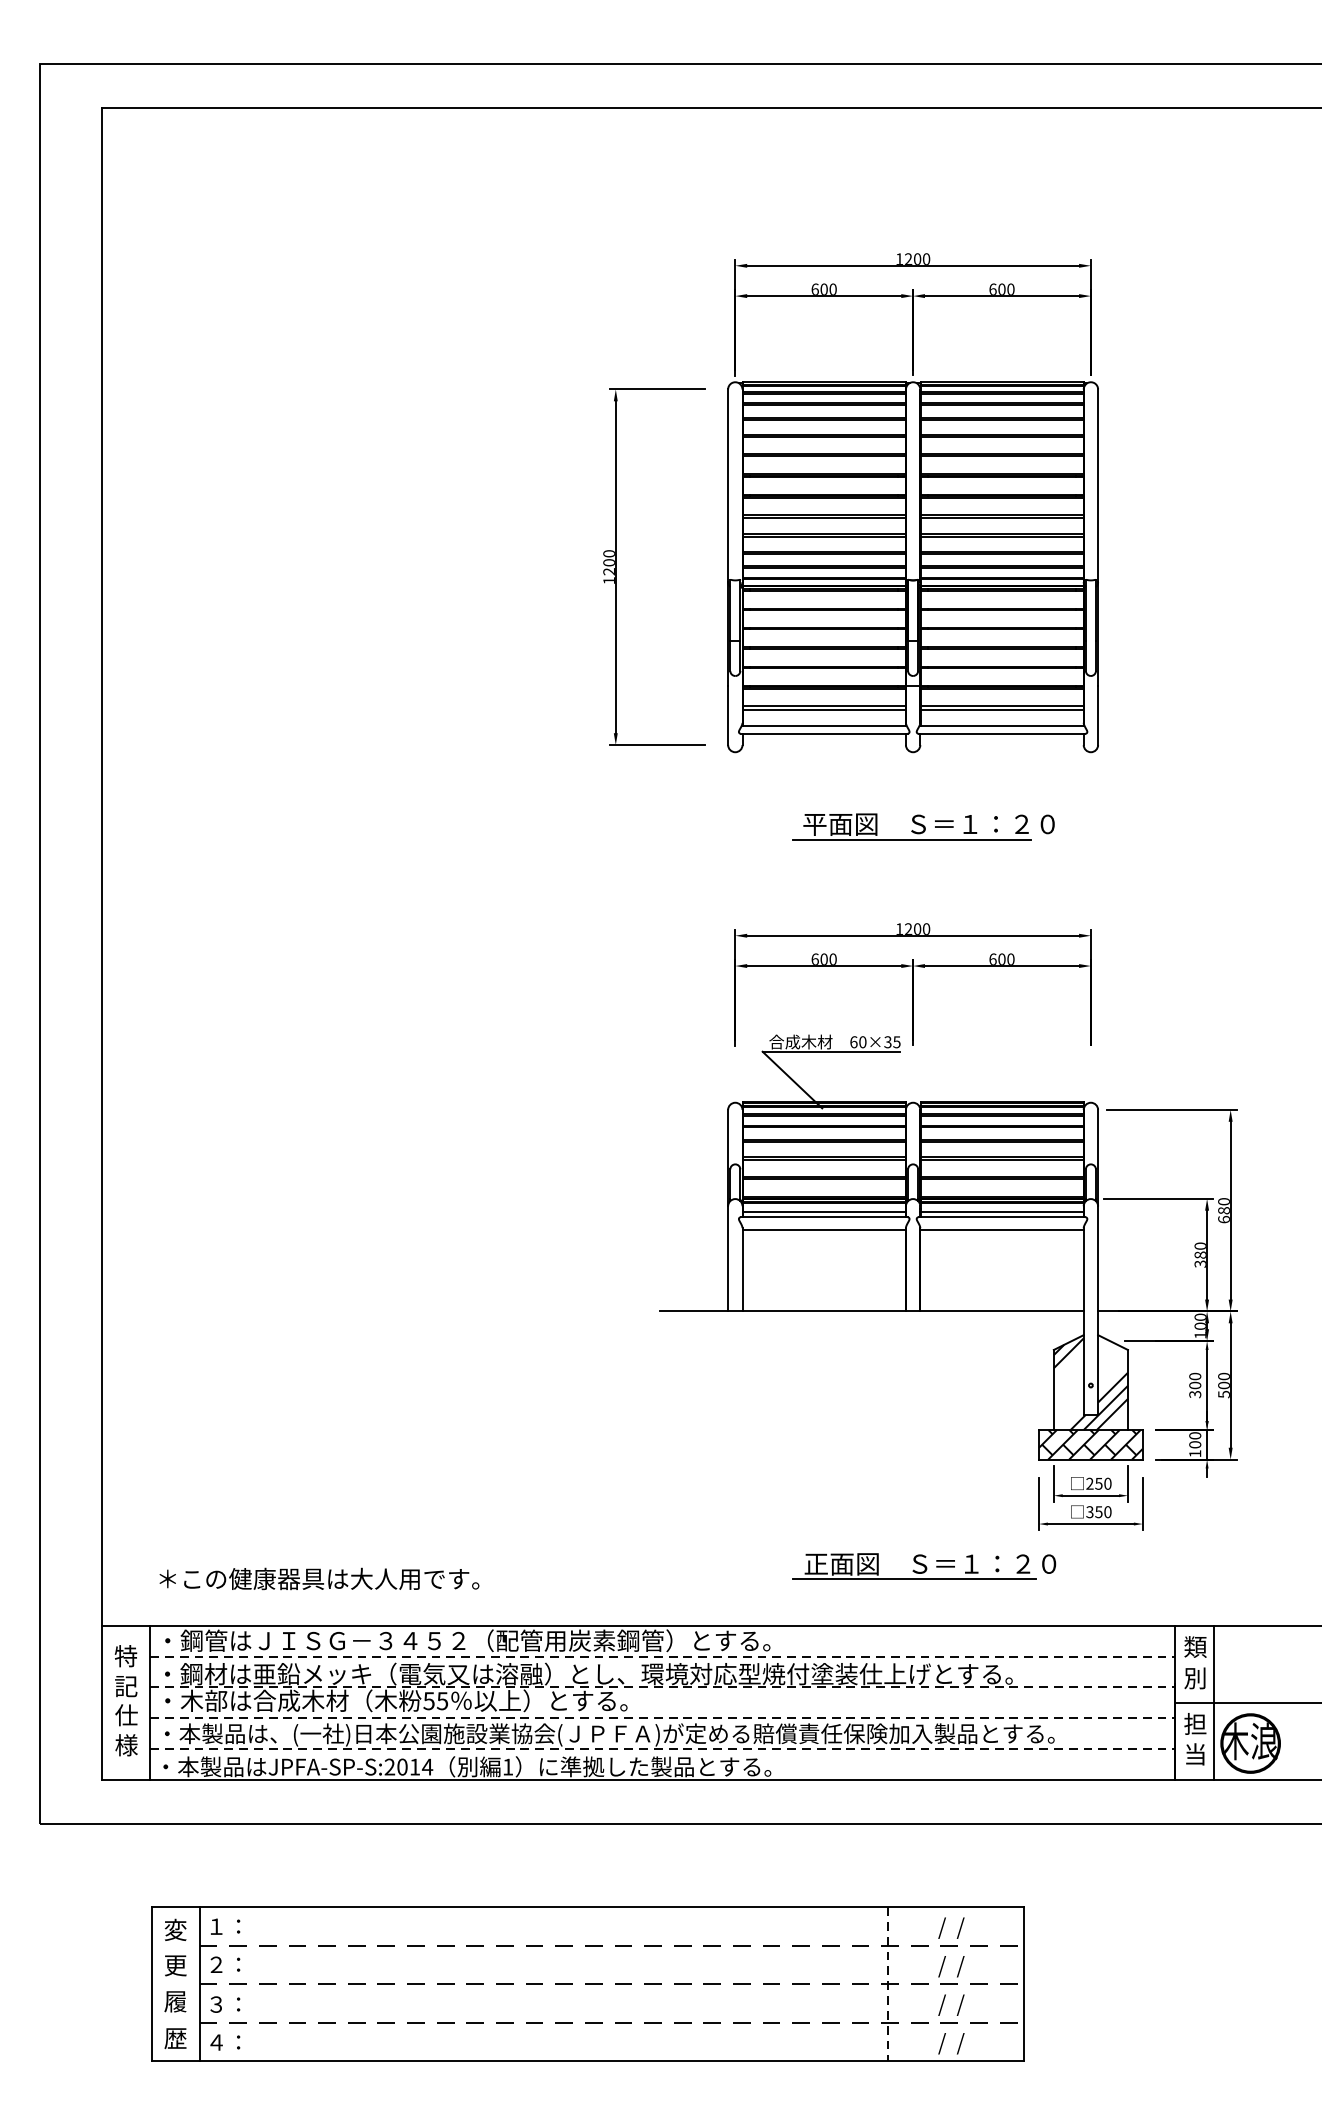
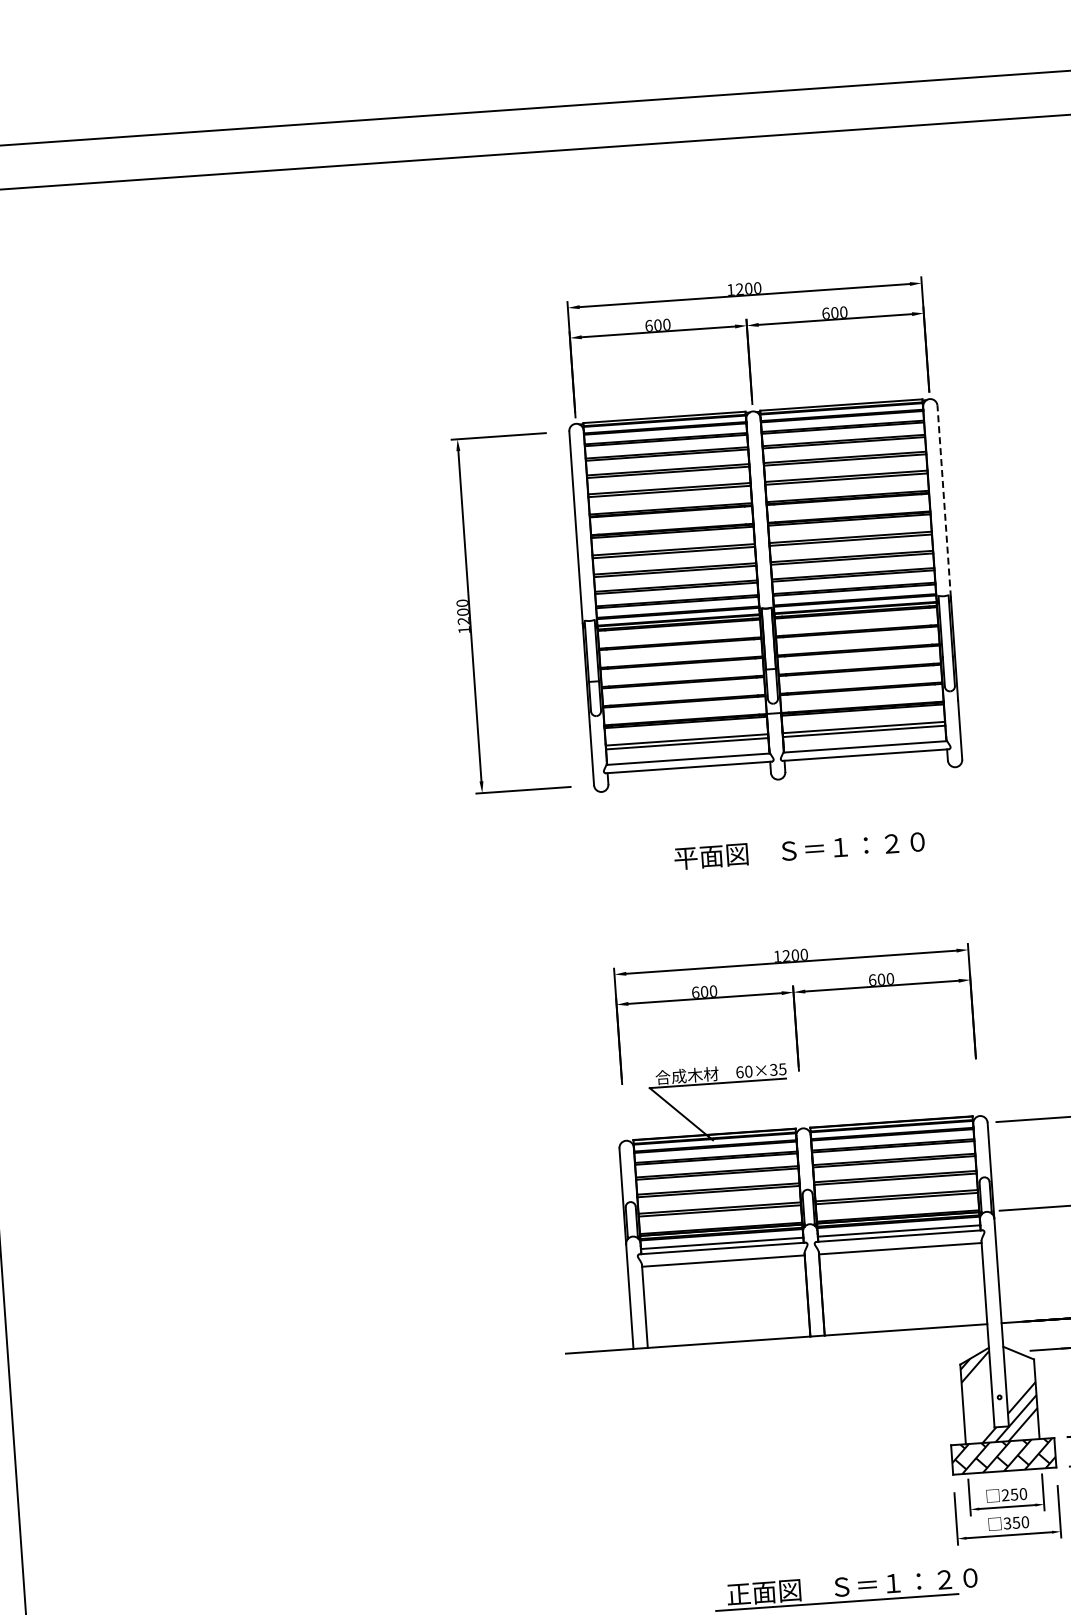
line: (1098, 485) -> (944, 501), solid -> dashed
line: (911, 839) -> (783, 866), removed

